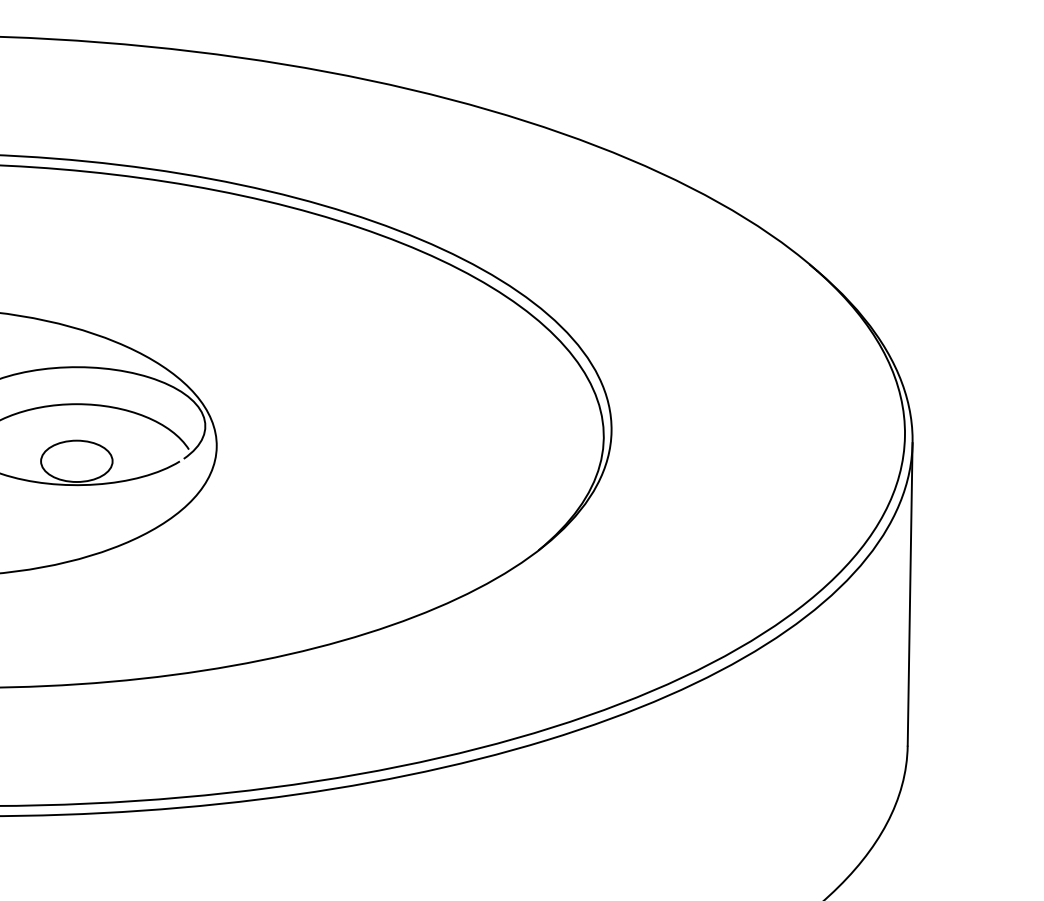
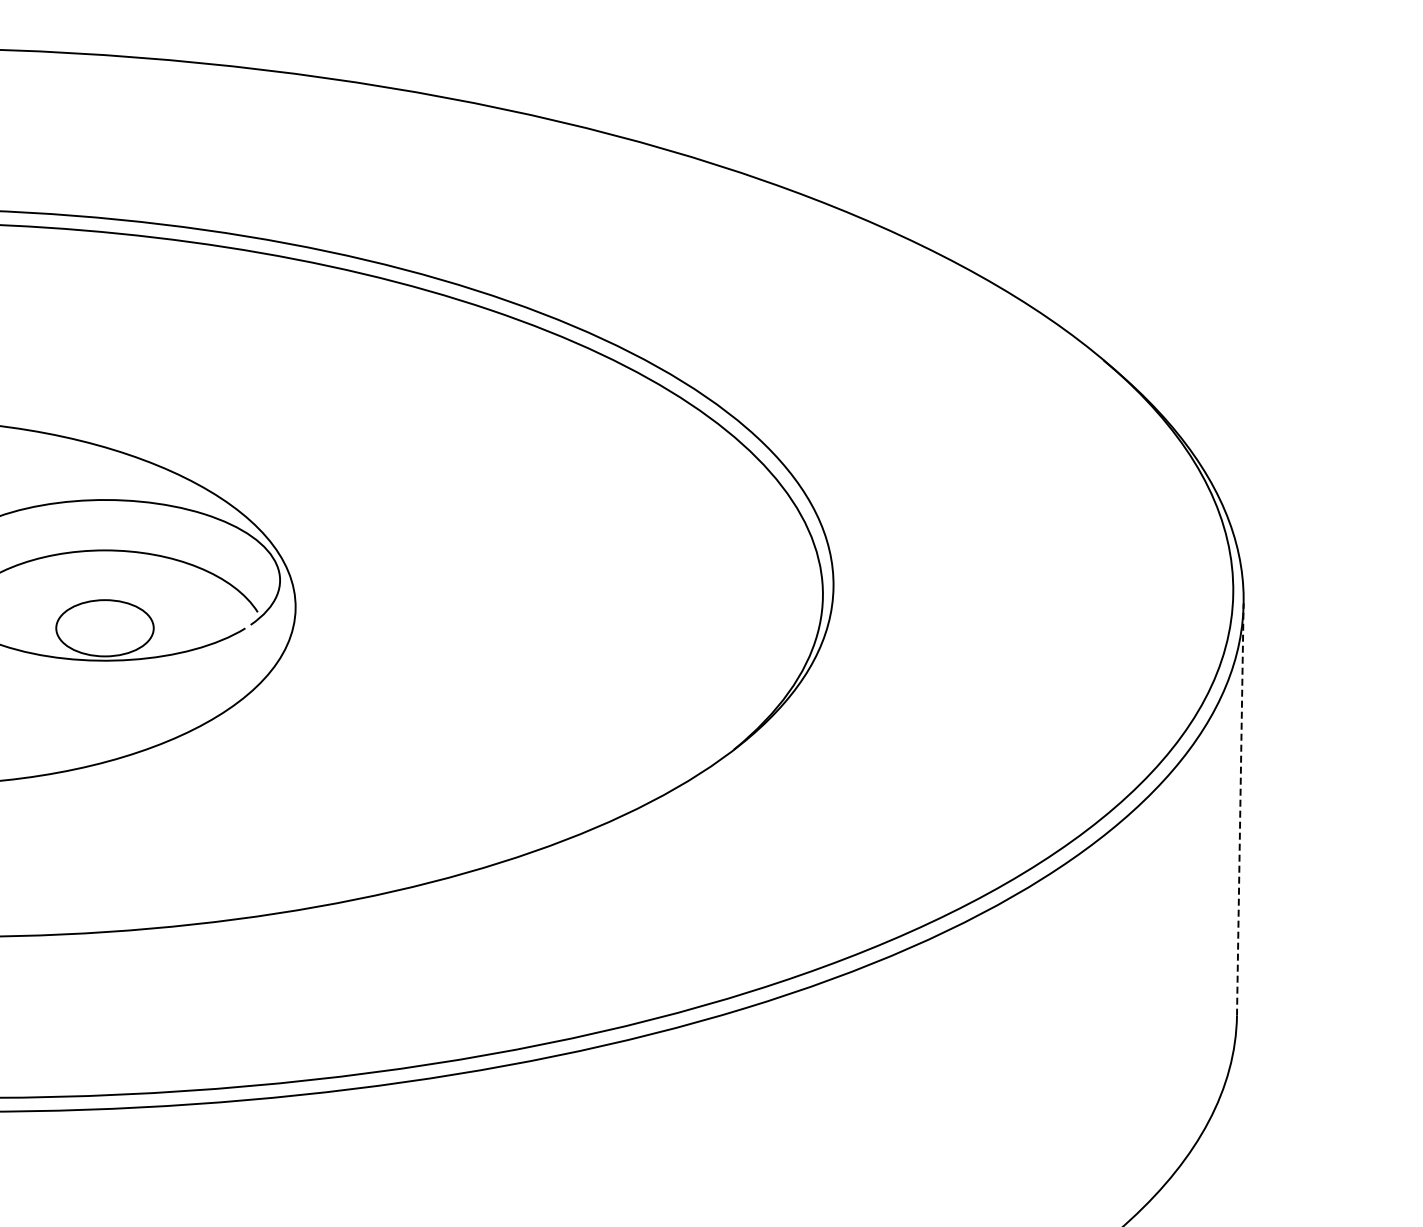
line: (910, 594) -> (1240, 809), solid -> dashed

